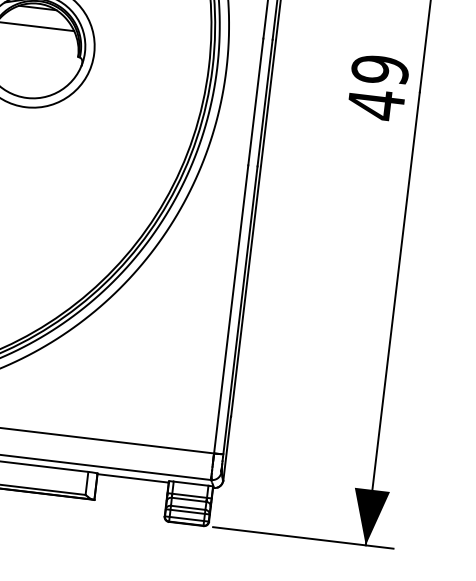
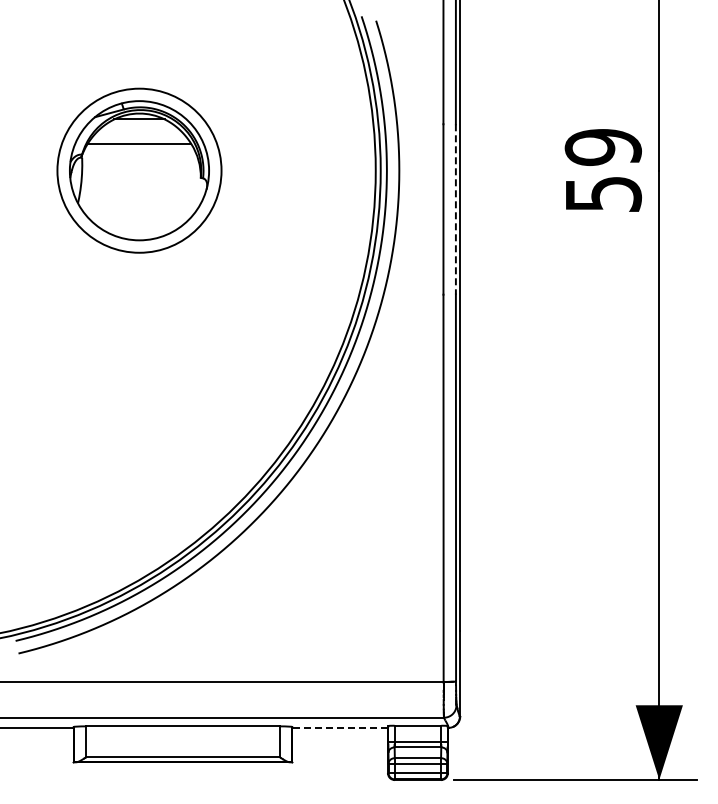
line: (264, 103) -> (455, 209), solid -> dashed
text: (377, 104) -> (604, 193), 49 -> 59
line: (133, 478) -> (340, 727), solid -> dashed

